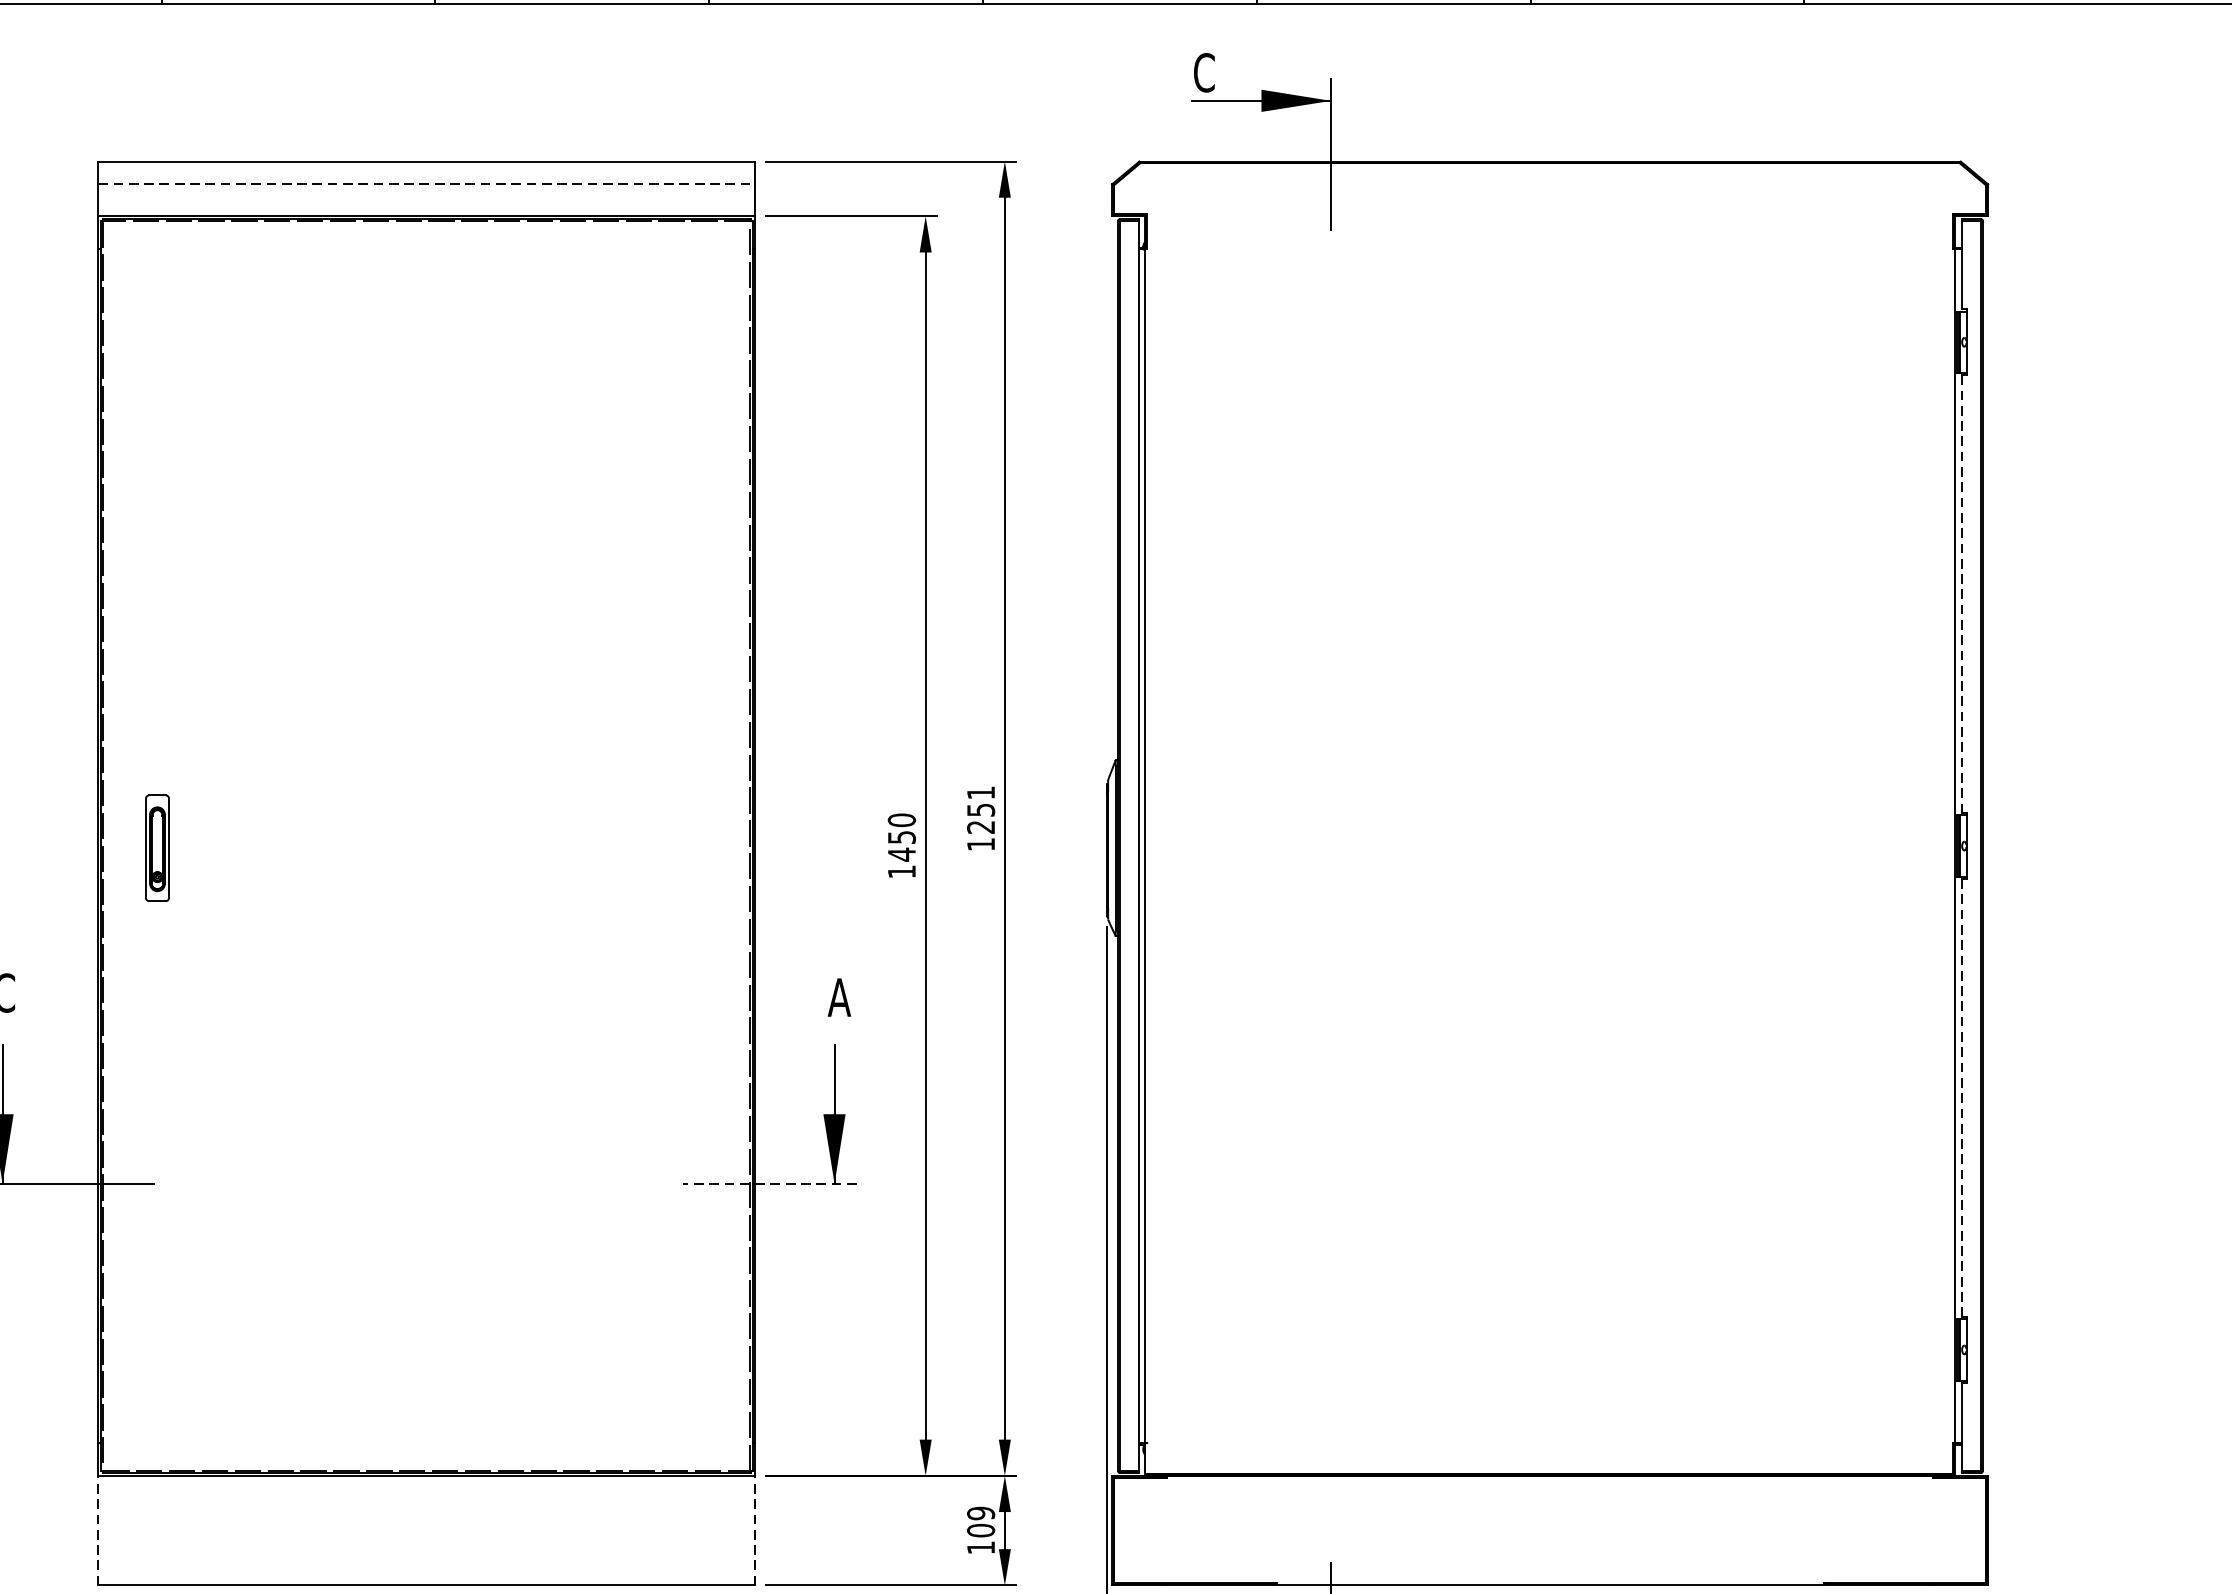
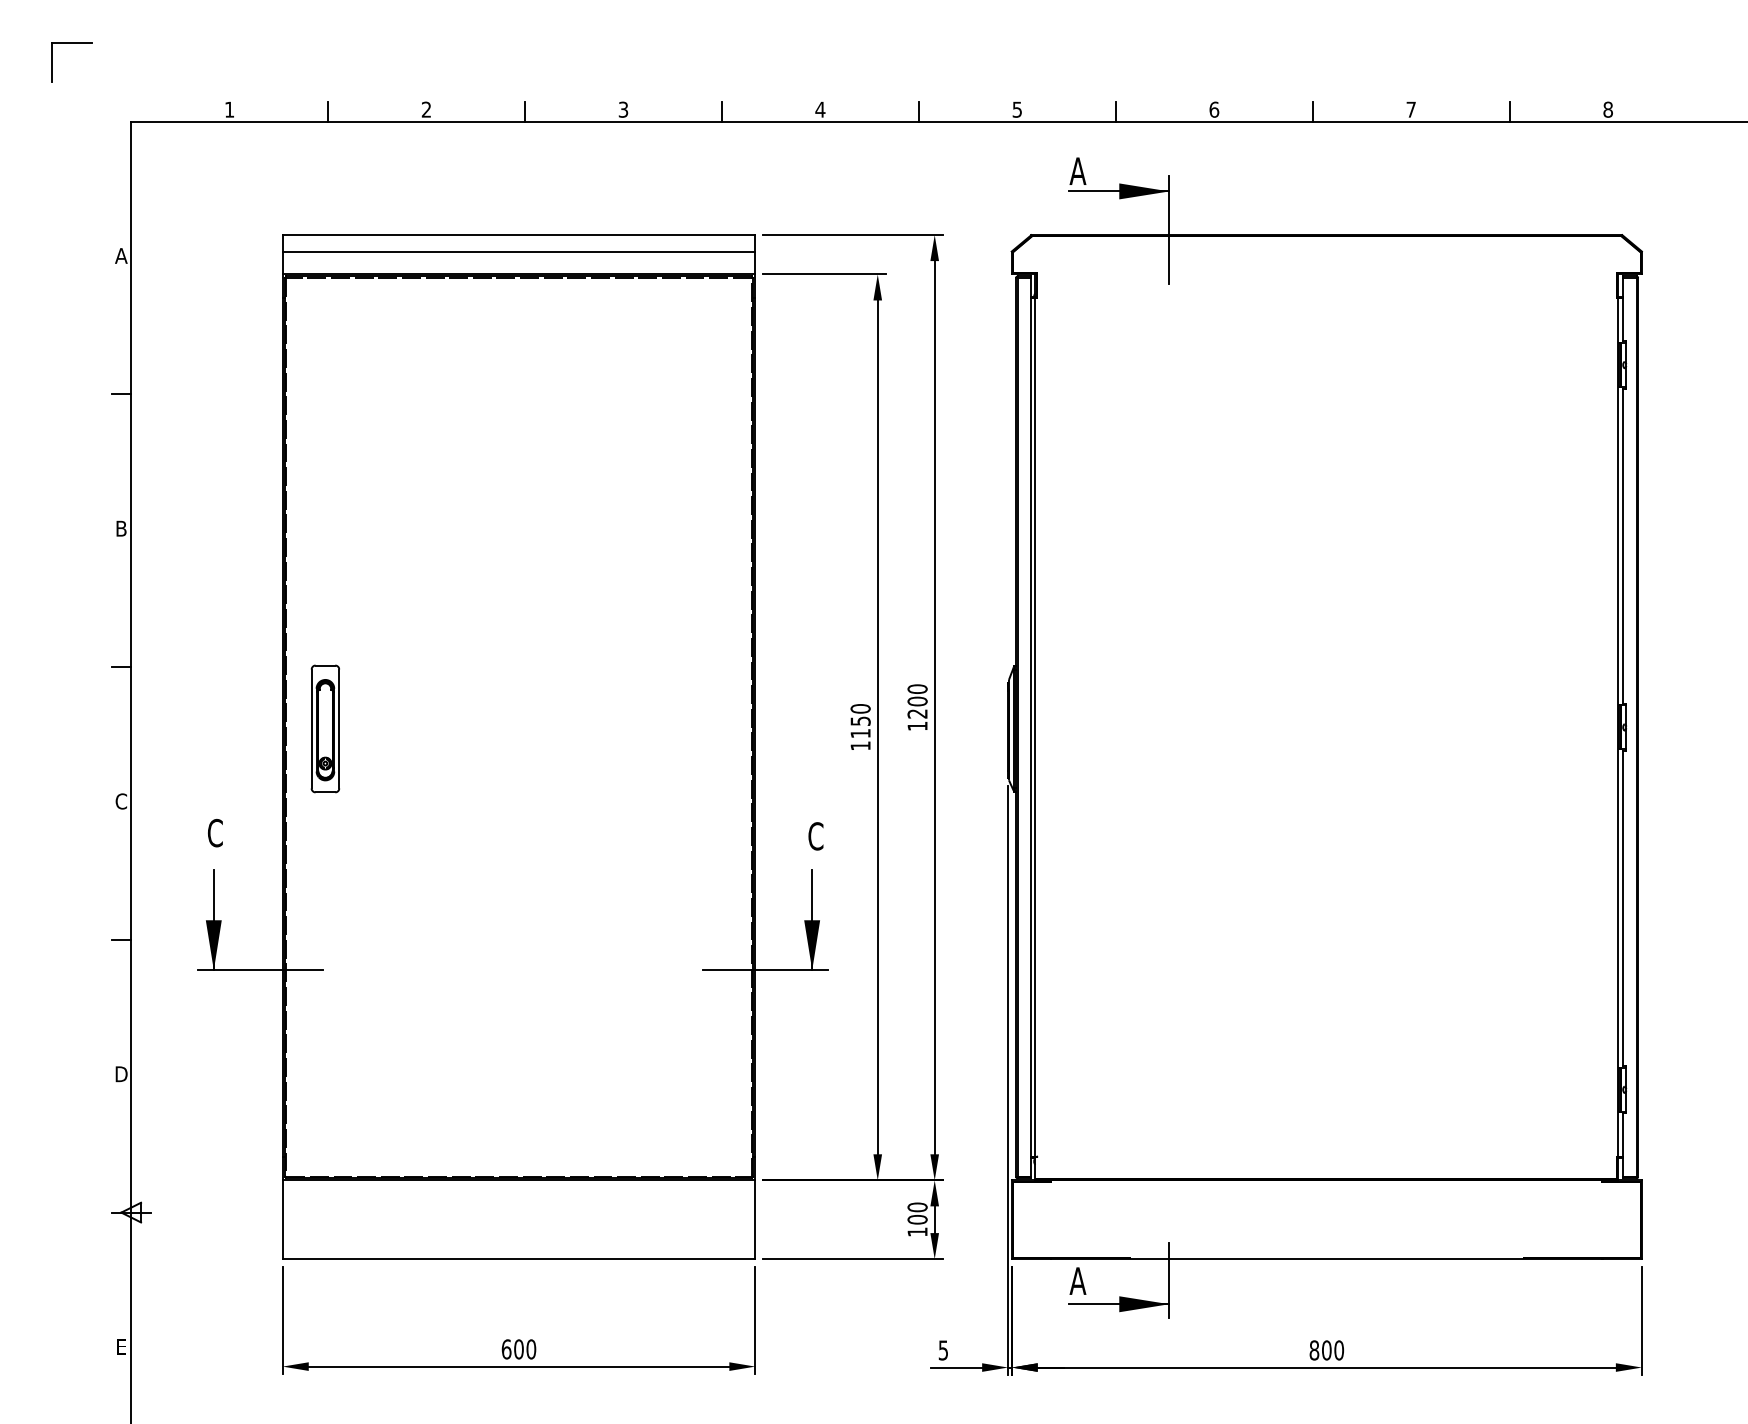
text: (1203, 73) -> (1077, 171), C -> A
line: (427, 184) -> (519, 251), dashed -> solid
line: (1962, 594) -> (1623, 546), dashed -> solid
text: (980, 801) -> (917, 695), 1251 -> 1200
part: (156, 847) -> (324, 728), size x1.67
text: (901, 854) -> (860, 733), 1450 -> 1150
text: (839, 997) -> (815, 836), A -> C
line: (1962, 1097) -> (1623, 908), dashed -> solid
line: (769, 1184) -> (765, 970), dashed -> solid
text: (980, 1513) -> (917, 1207), 109 -> 100
line: (98, 1530) -> (282, 1219), dashed -> solid
line: (755, 1530) -> (755, 1219), dashed -> solid

